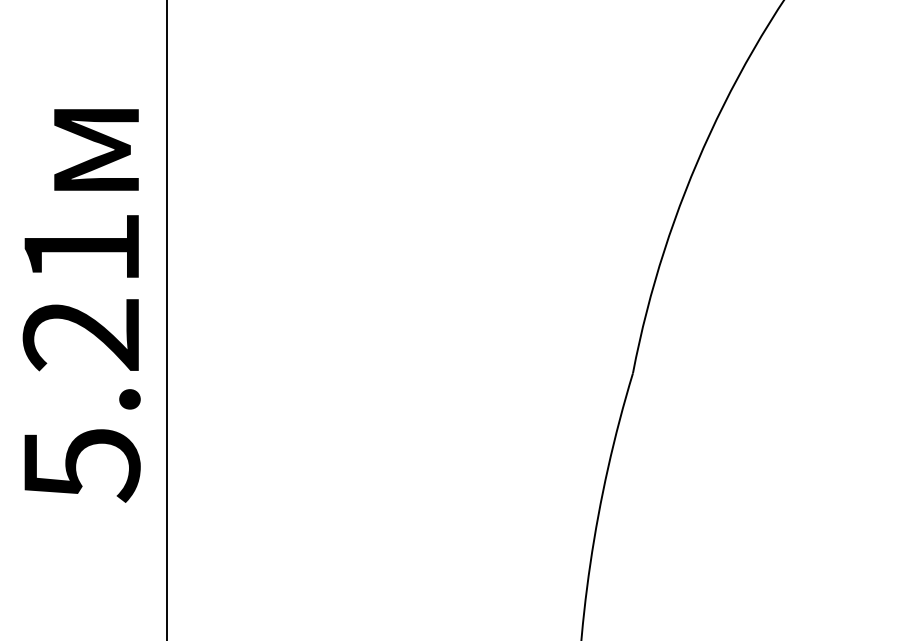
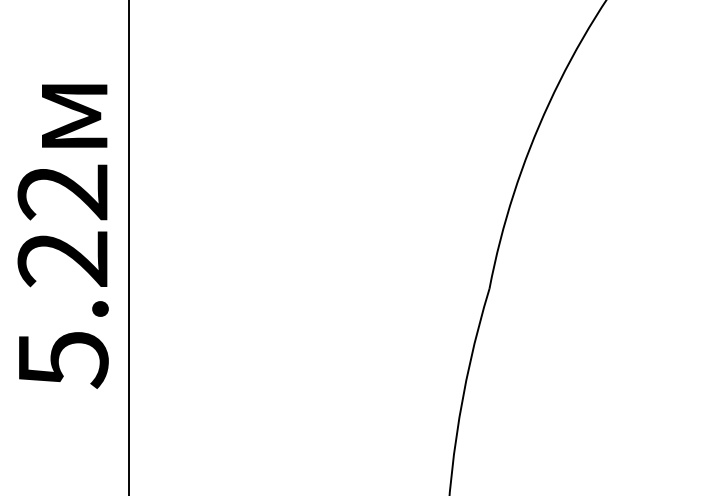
text: (80, 248) -> (62, 192), 5.21 -> 5.22

